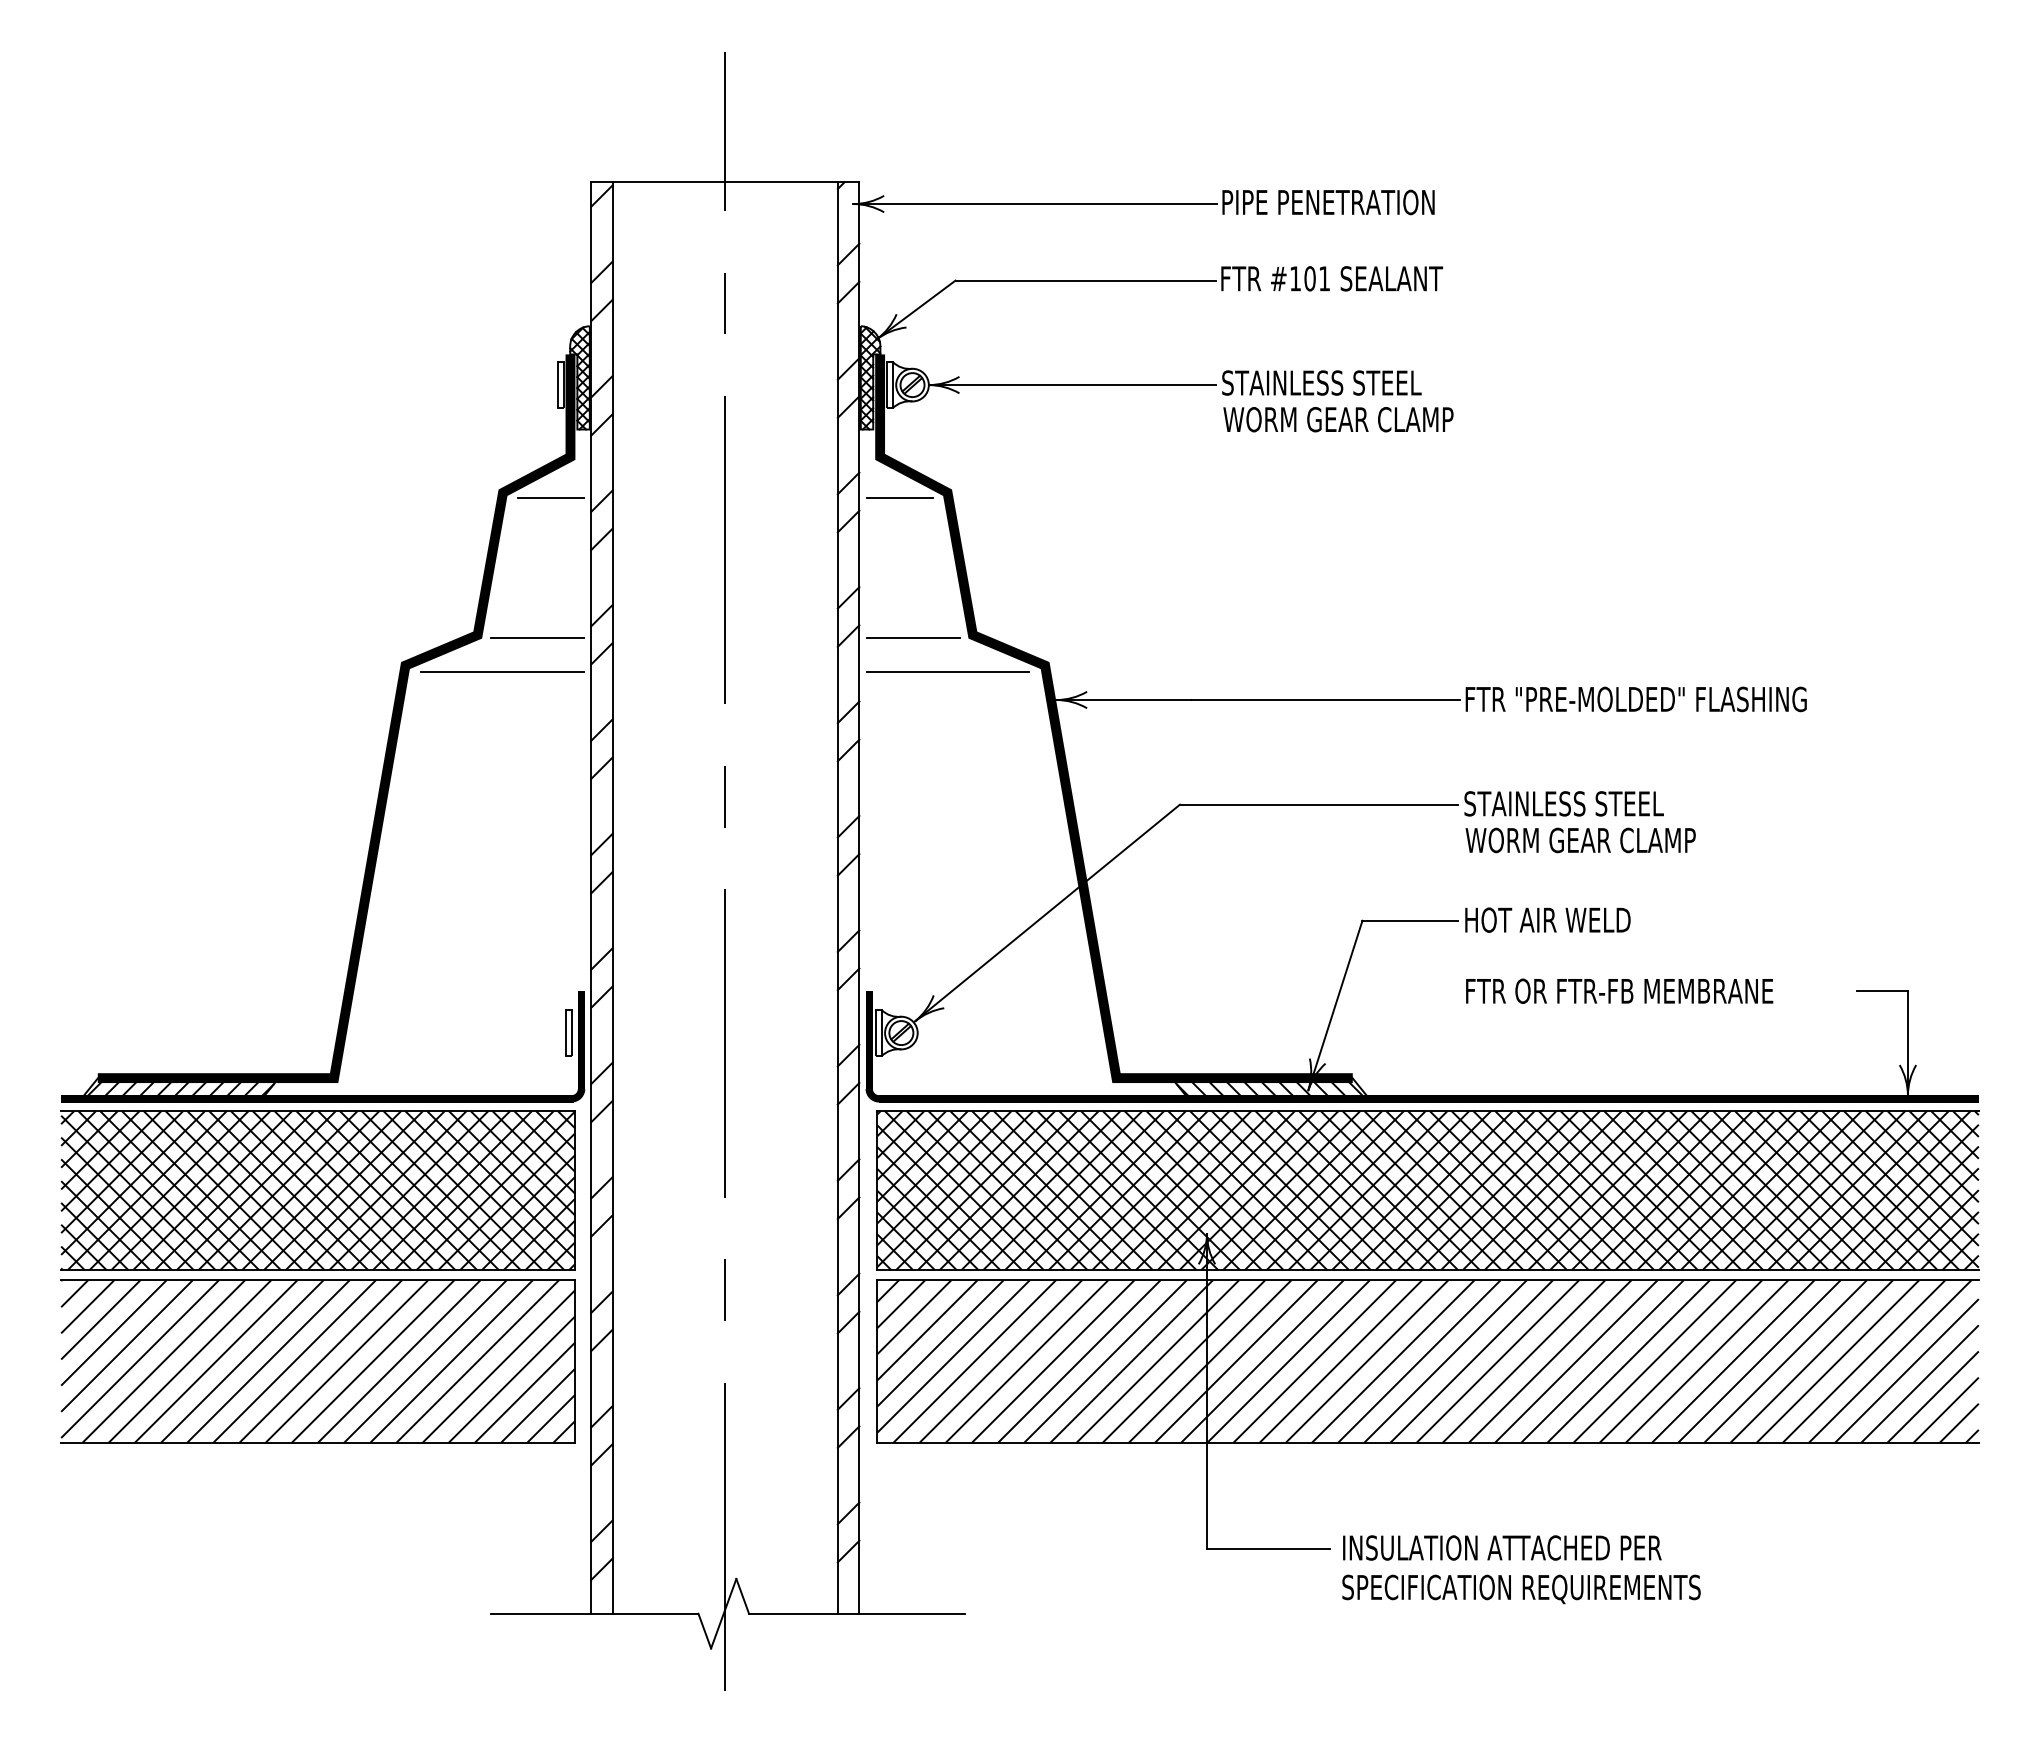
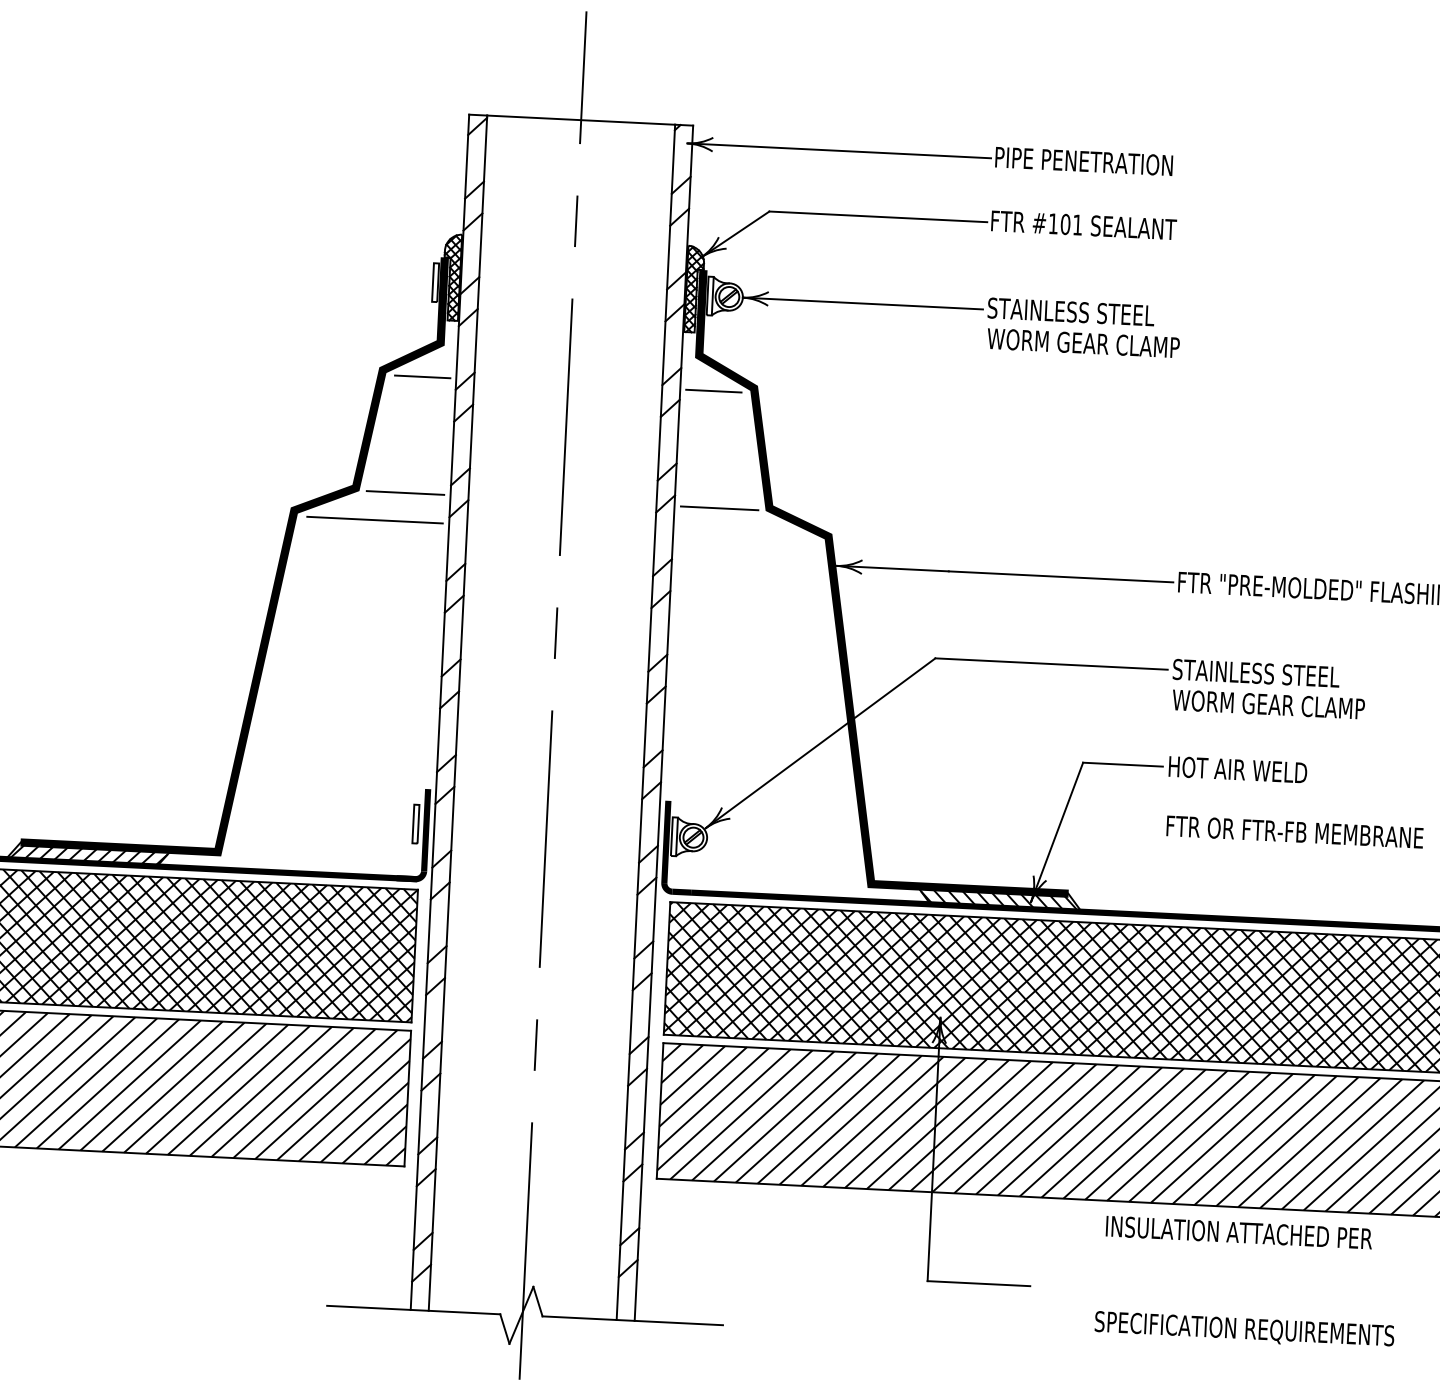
line: (948, 672) -> (747, 538), removed
text: (1502, 1547) -> (1239, 1232), moved
text: (1521, 1589) -> (1244, 1330), moved

